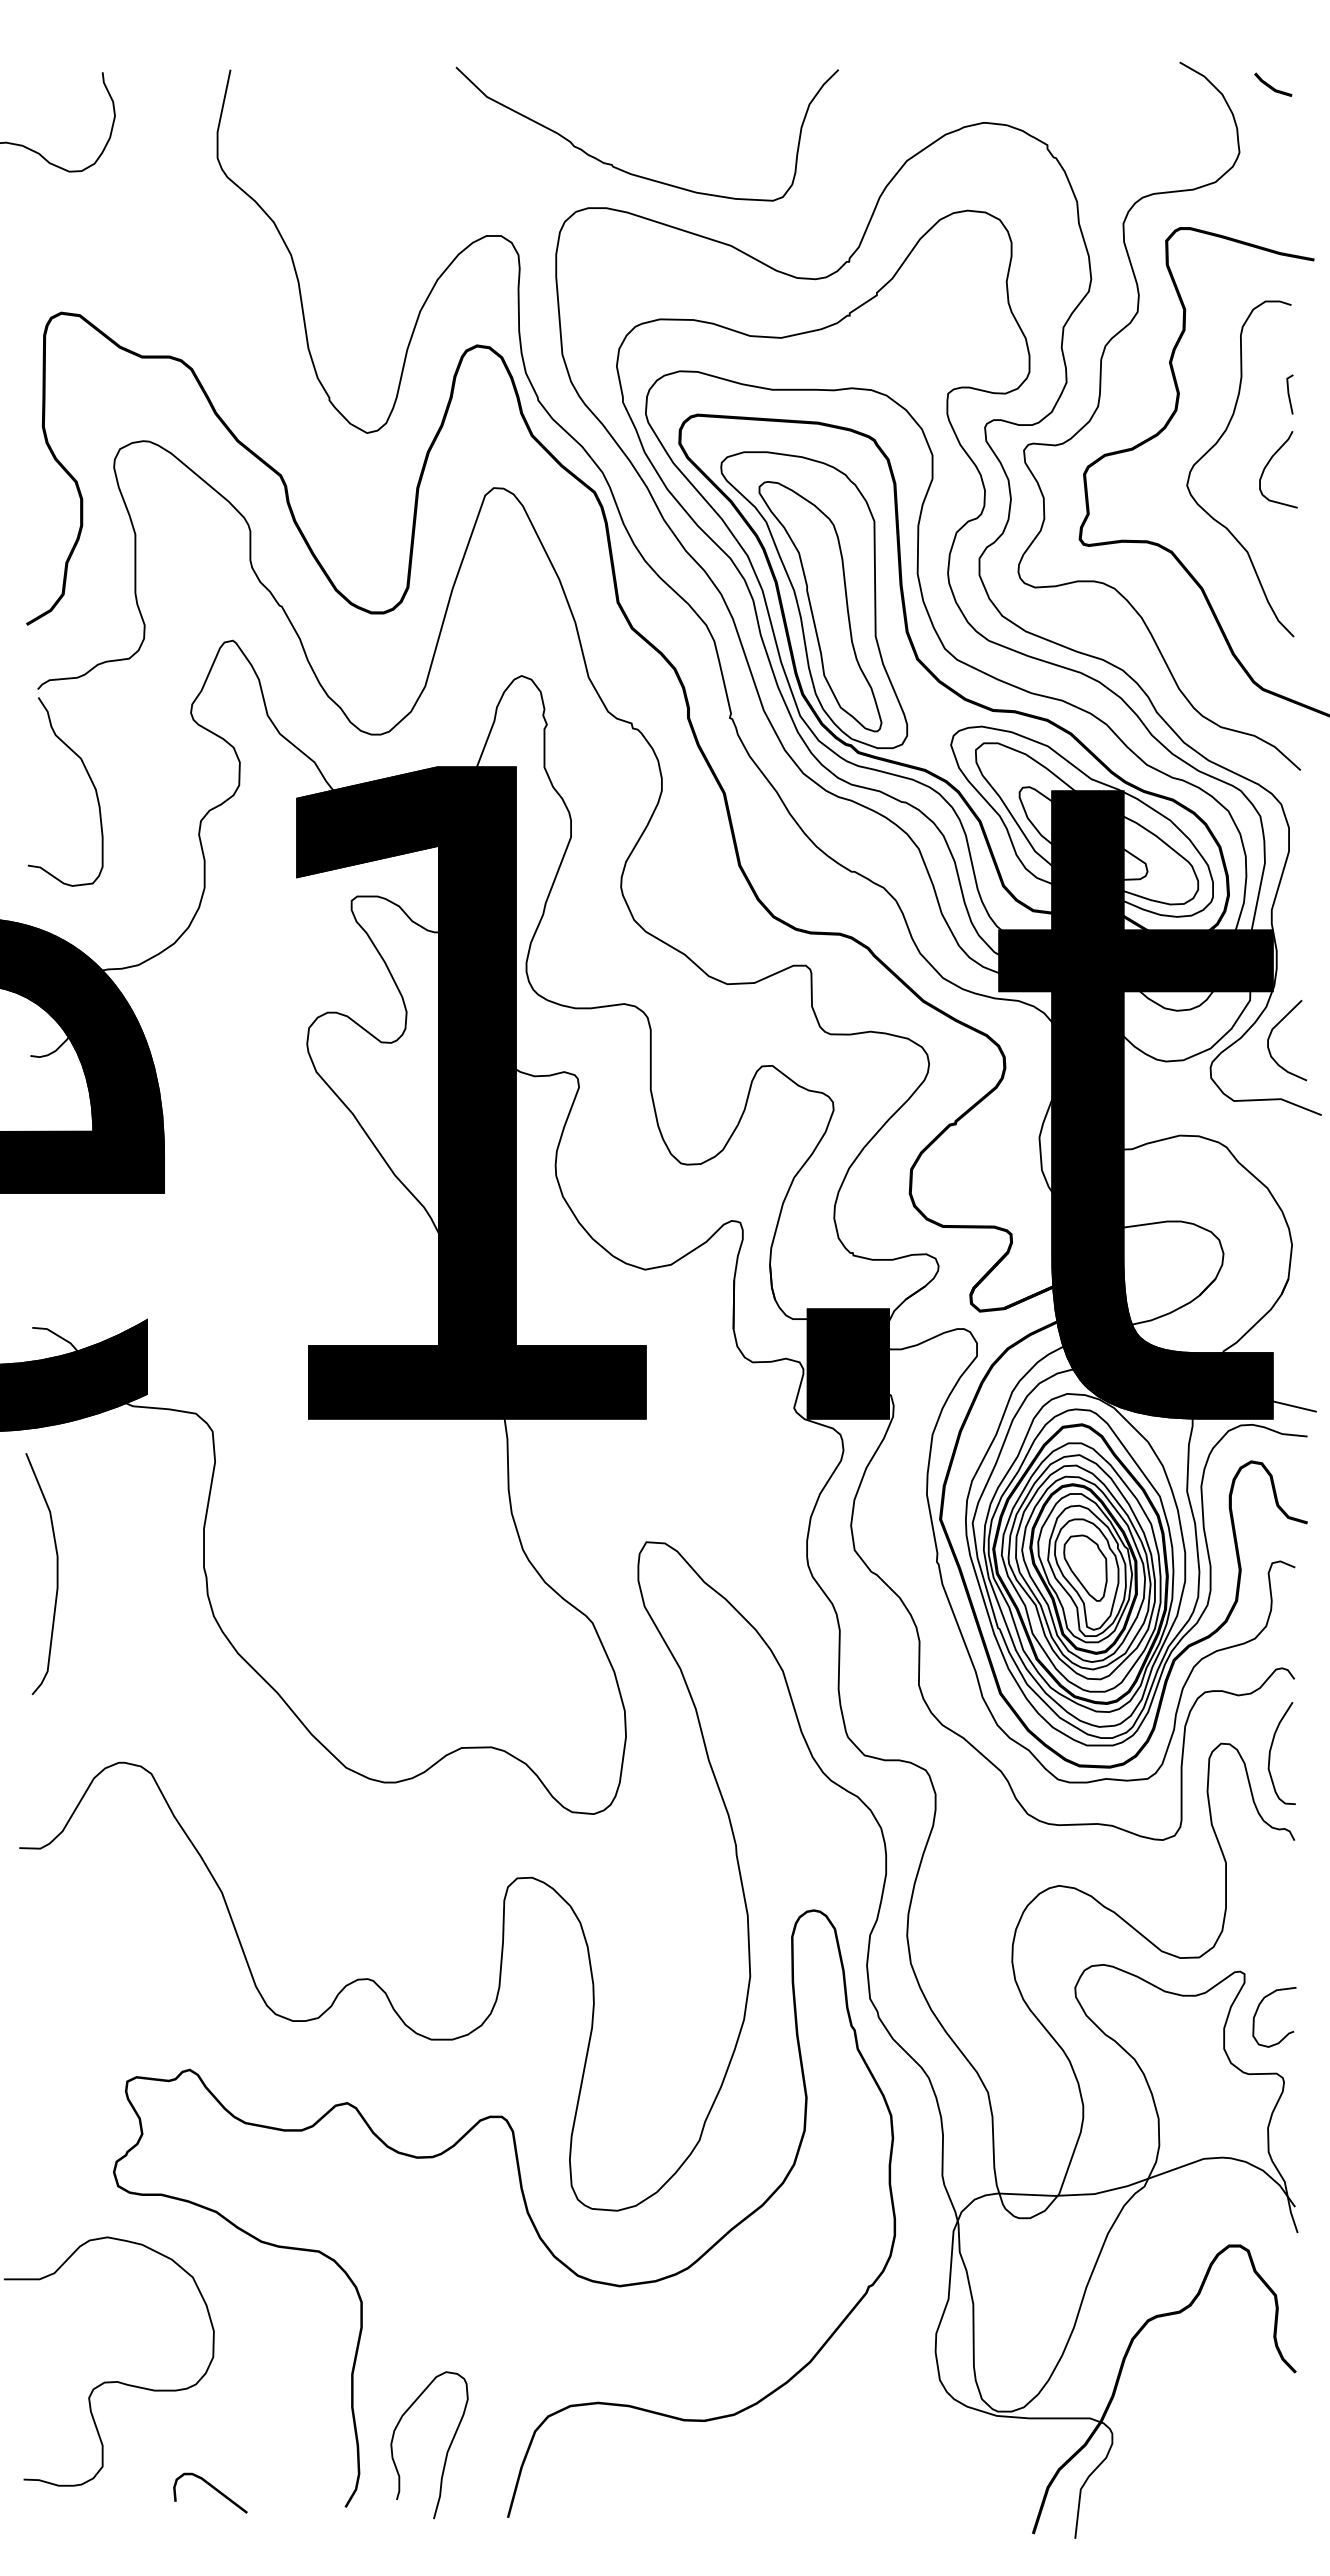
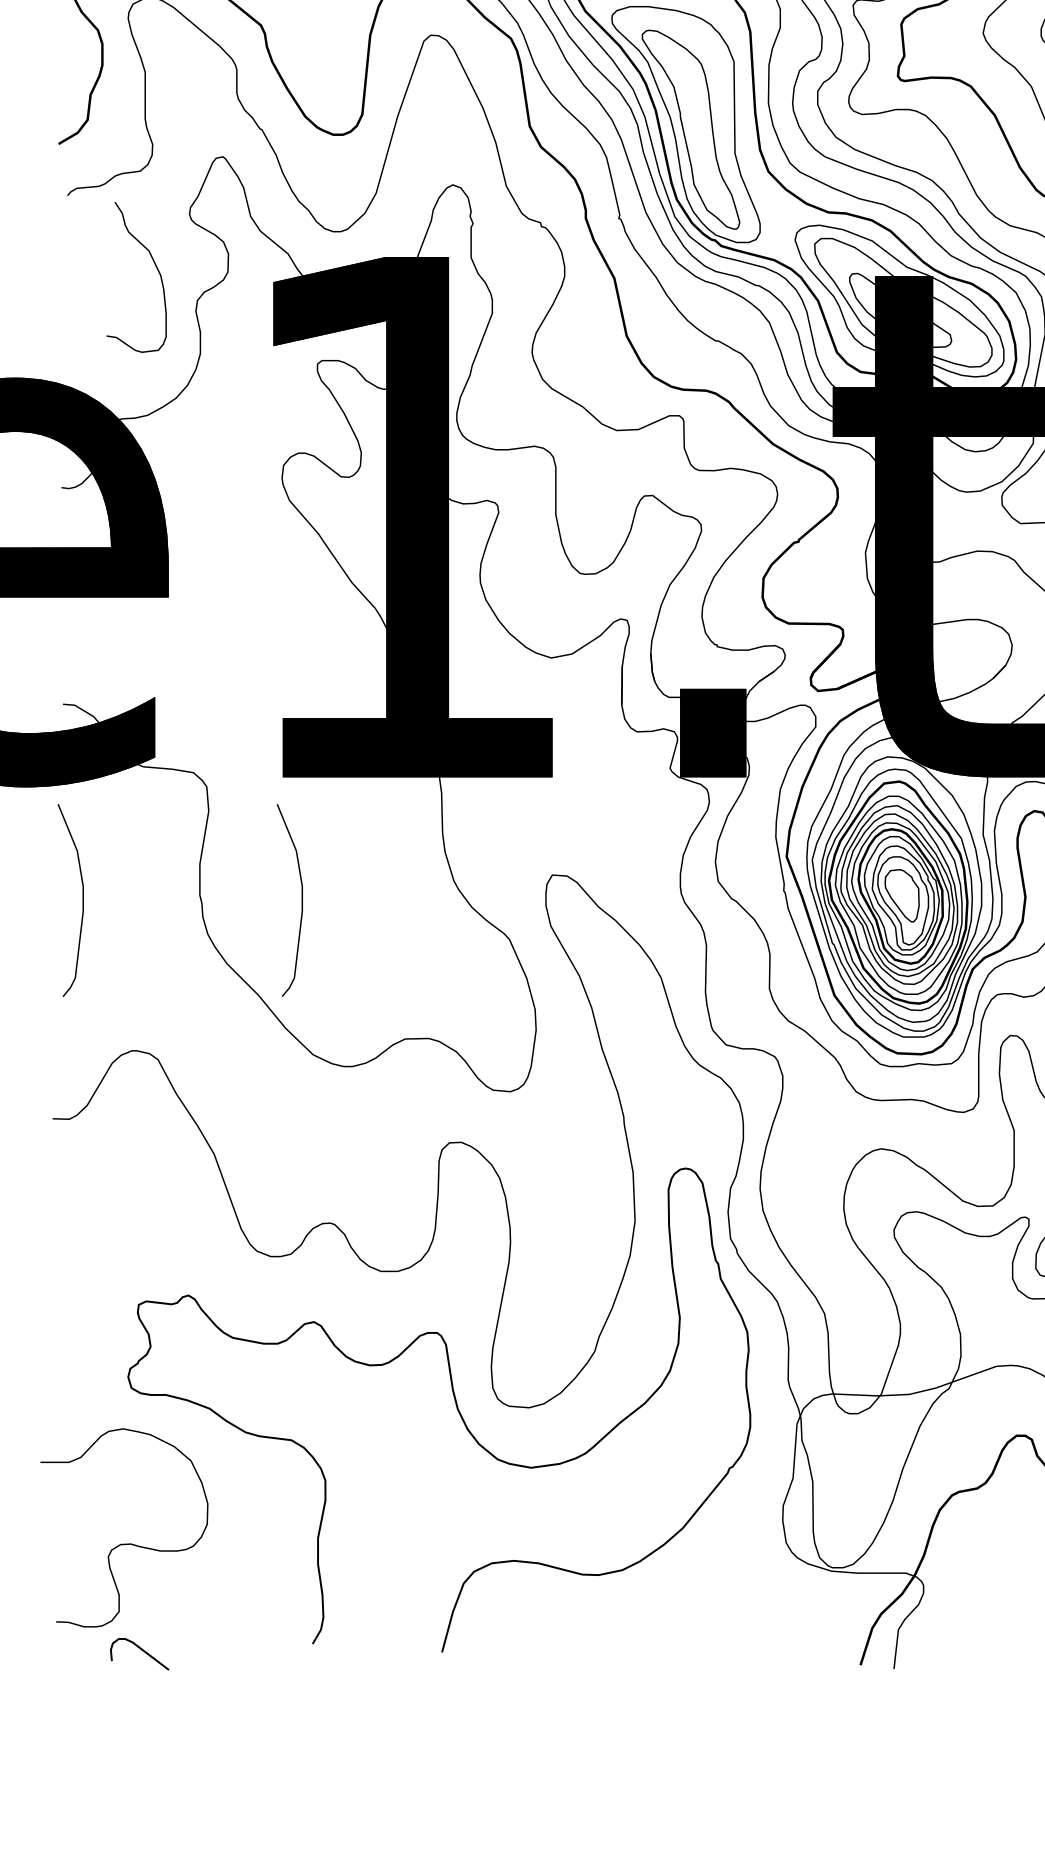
curve: (89, 778) -> (155, 266), moved
curve: (331, 1574) -> (301, 900), added
curve: (446, 2451) -> (393, 1599), removed
curve: (212, 2488) -> (141, 1650), moved

